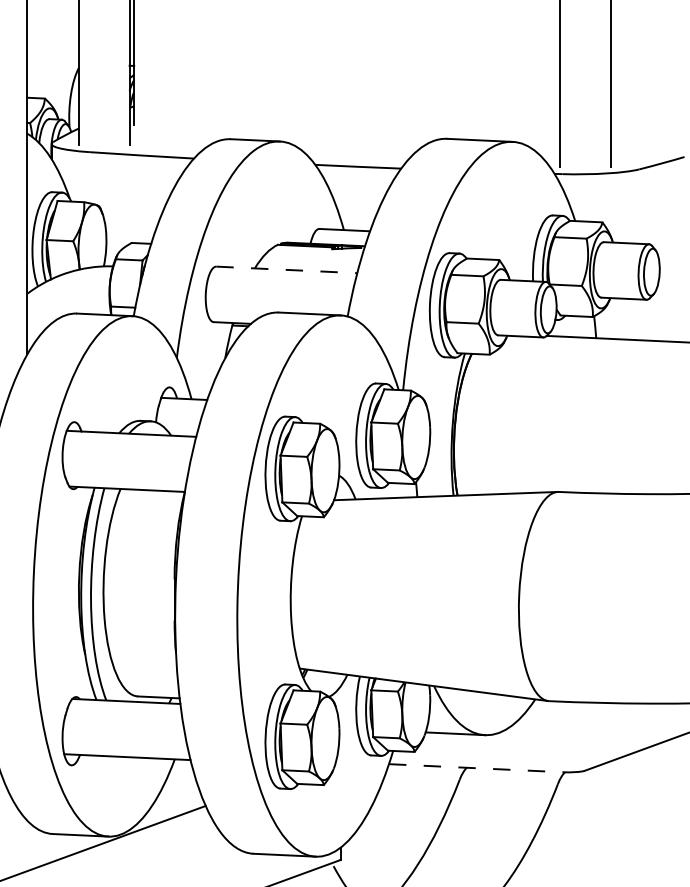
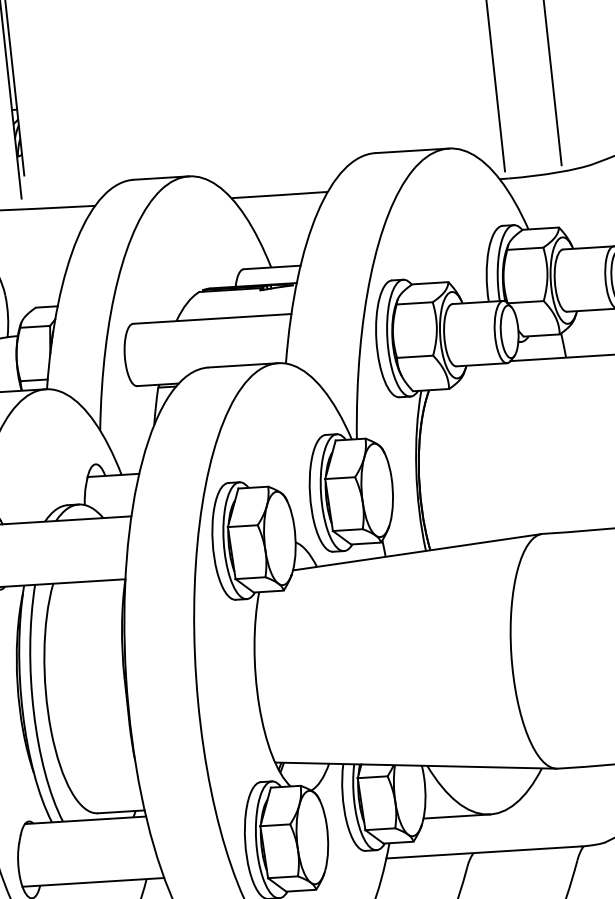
line: (286, 269) -> (211, 318), dashed -> solid
line: (475, 768) -> (483, 852), dashed -> solid

